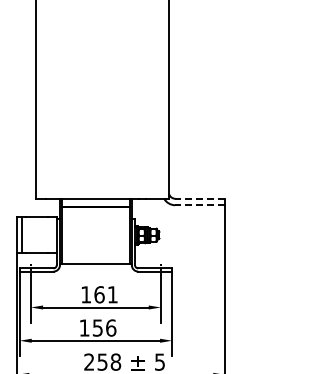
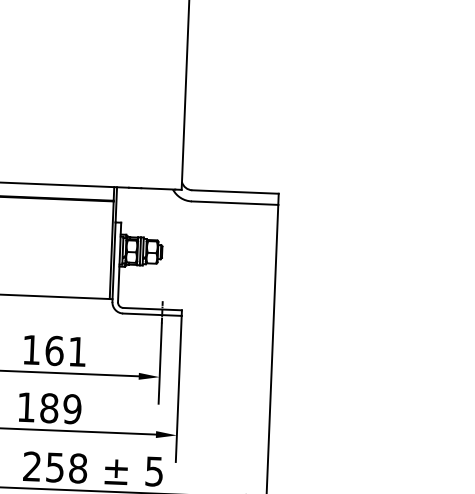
line: (199, 198) -> (234, 191), dashed -> solid
line: (199, 205) -> (233, 203), dashed -> solid
text: (104, 327) -> (60, 407), 156 -> 189

